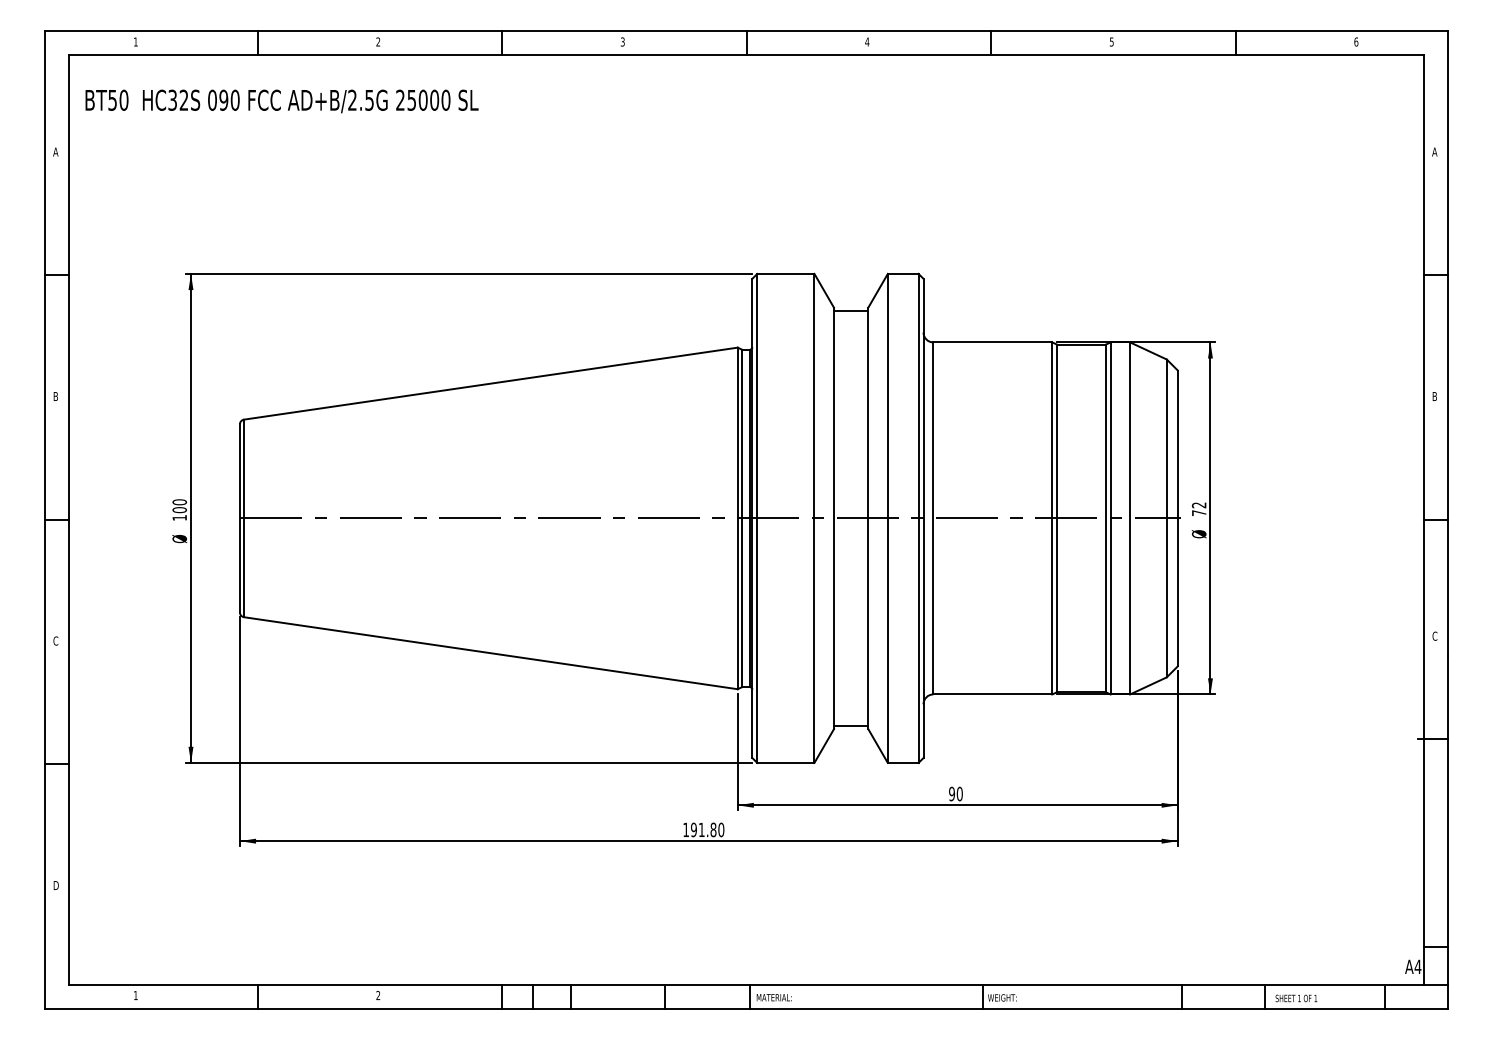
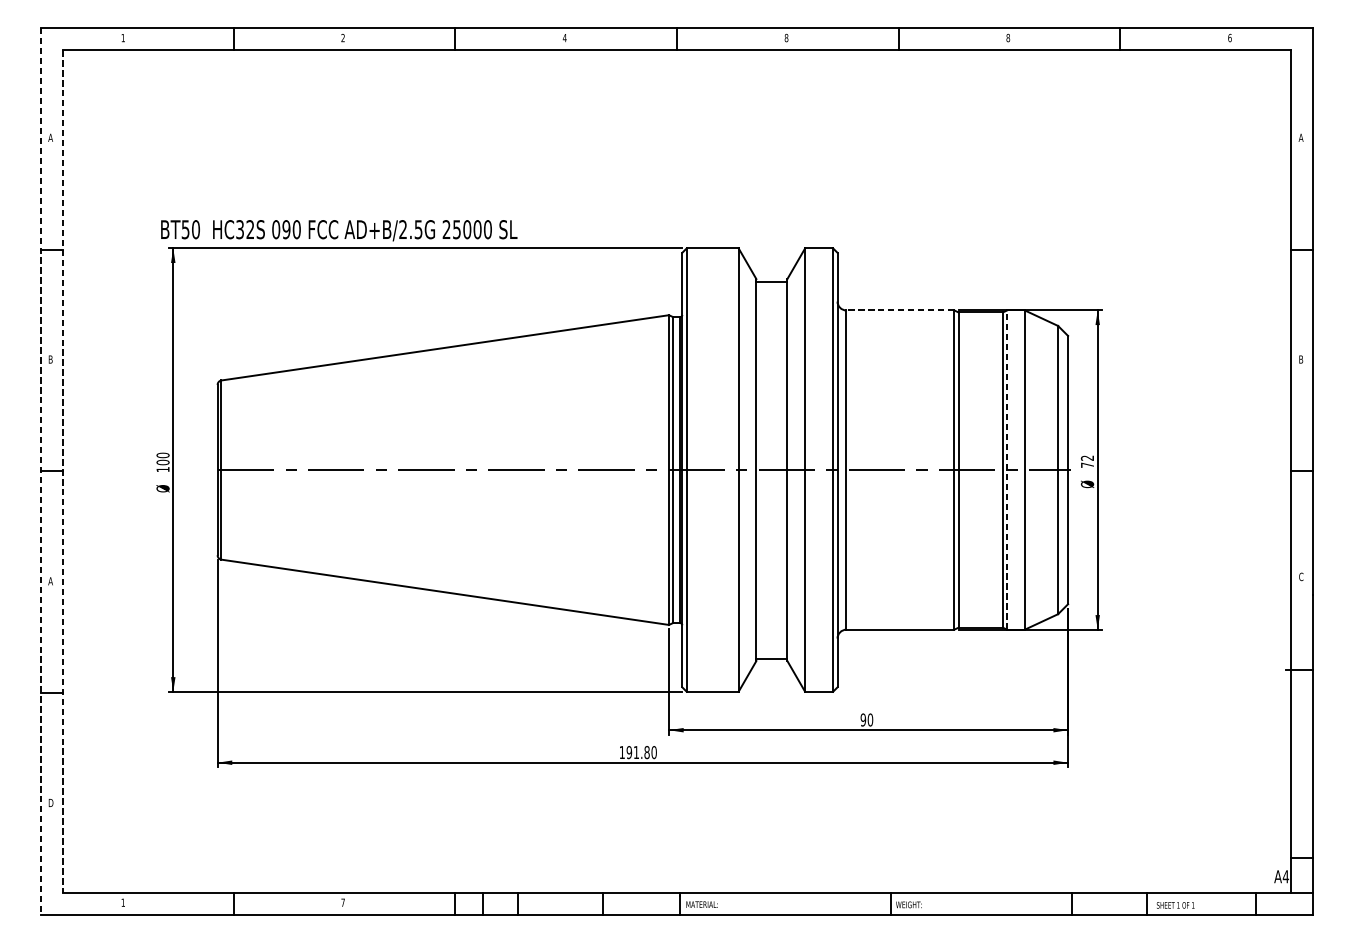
text: (622, 41) -> (564, 37), 3 -> 4
text: (867, 41) -> (786, 37), 4 -> 8
text: (1111, 41) -> (1007, 37), 5 -> 8
text: (281, 101) -> (338, 230), moved
line: (992, 342) -> (900, 310), solid -> dashed
line: (1110, 517) -> (1007, 469), solid -> dashed
line: (44, 519) -> (40, 471), solid -> dashed
line: (69, 519) -> (63, 471), solid -> dashed
text: (55, 640) -> (50, 580), C -> A
text: (378, 995) -> (343, 902), 2 -> 7

